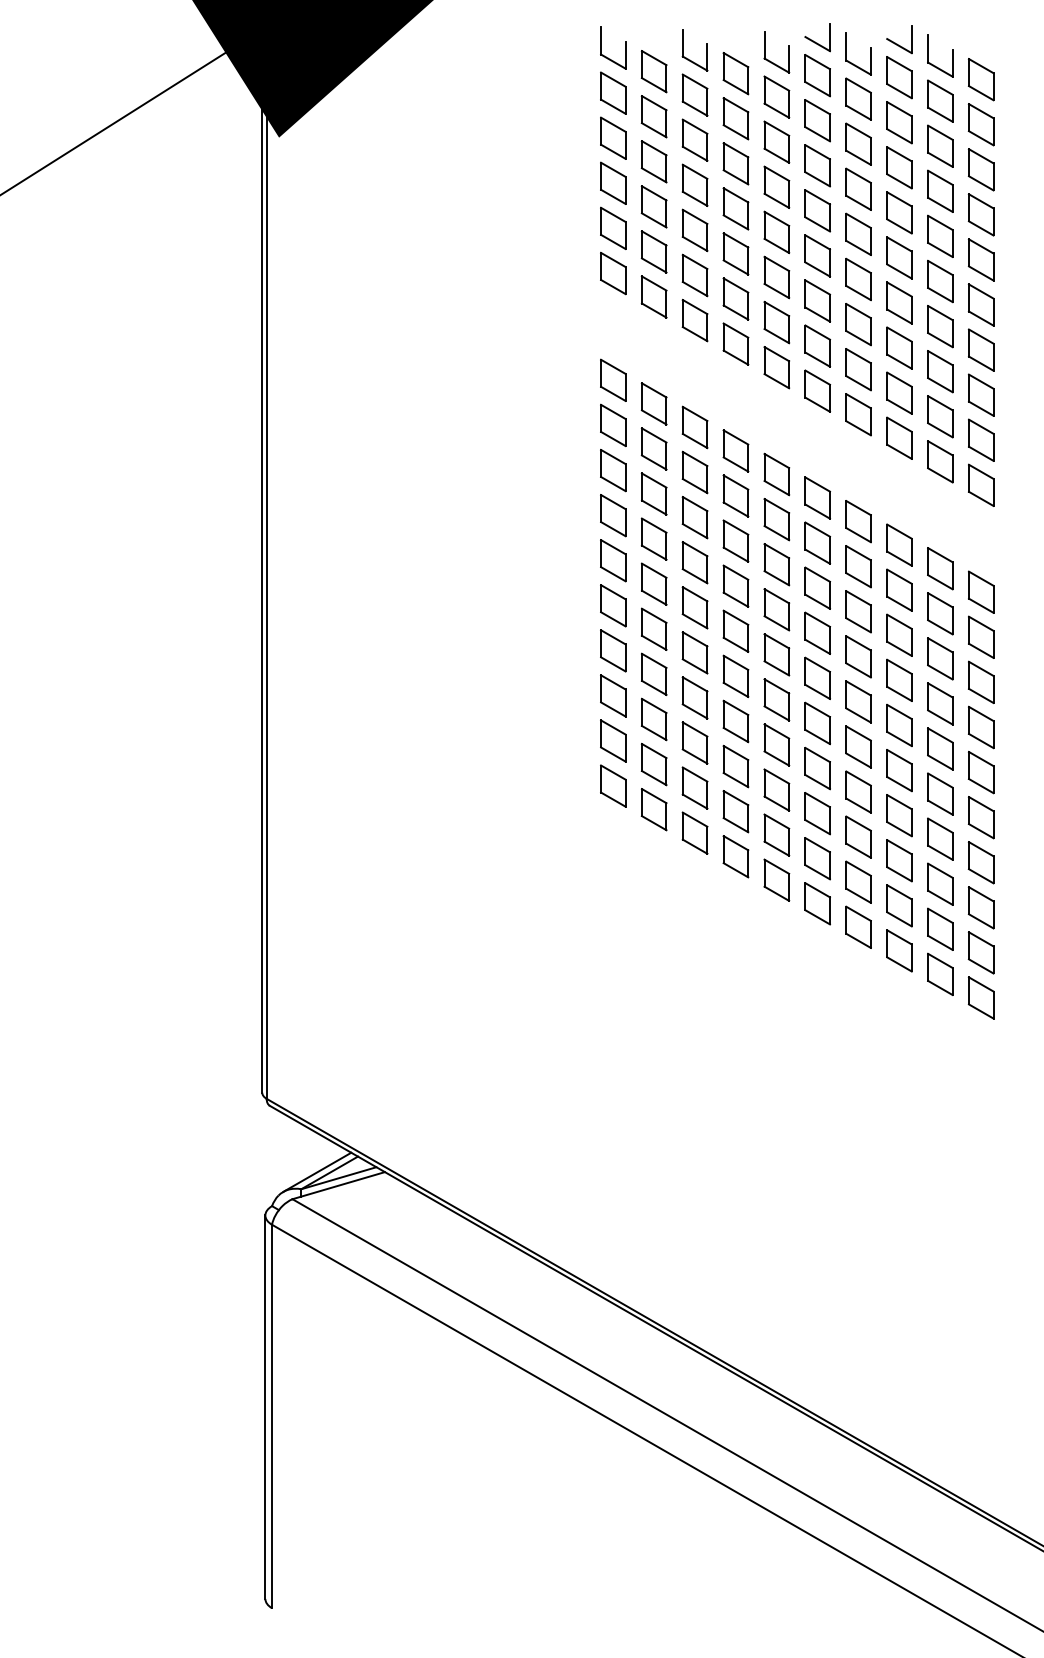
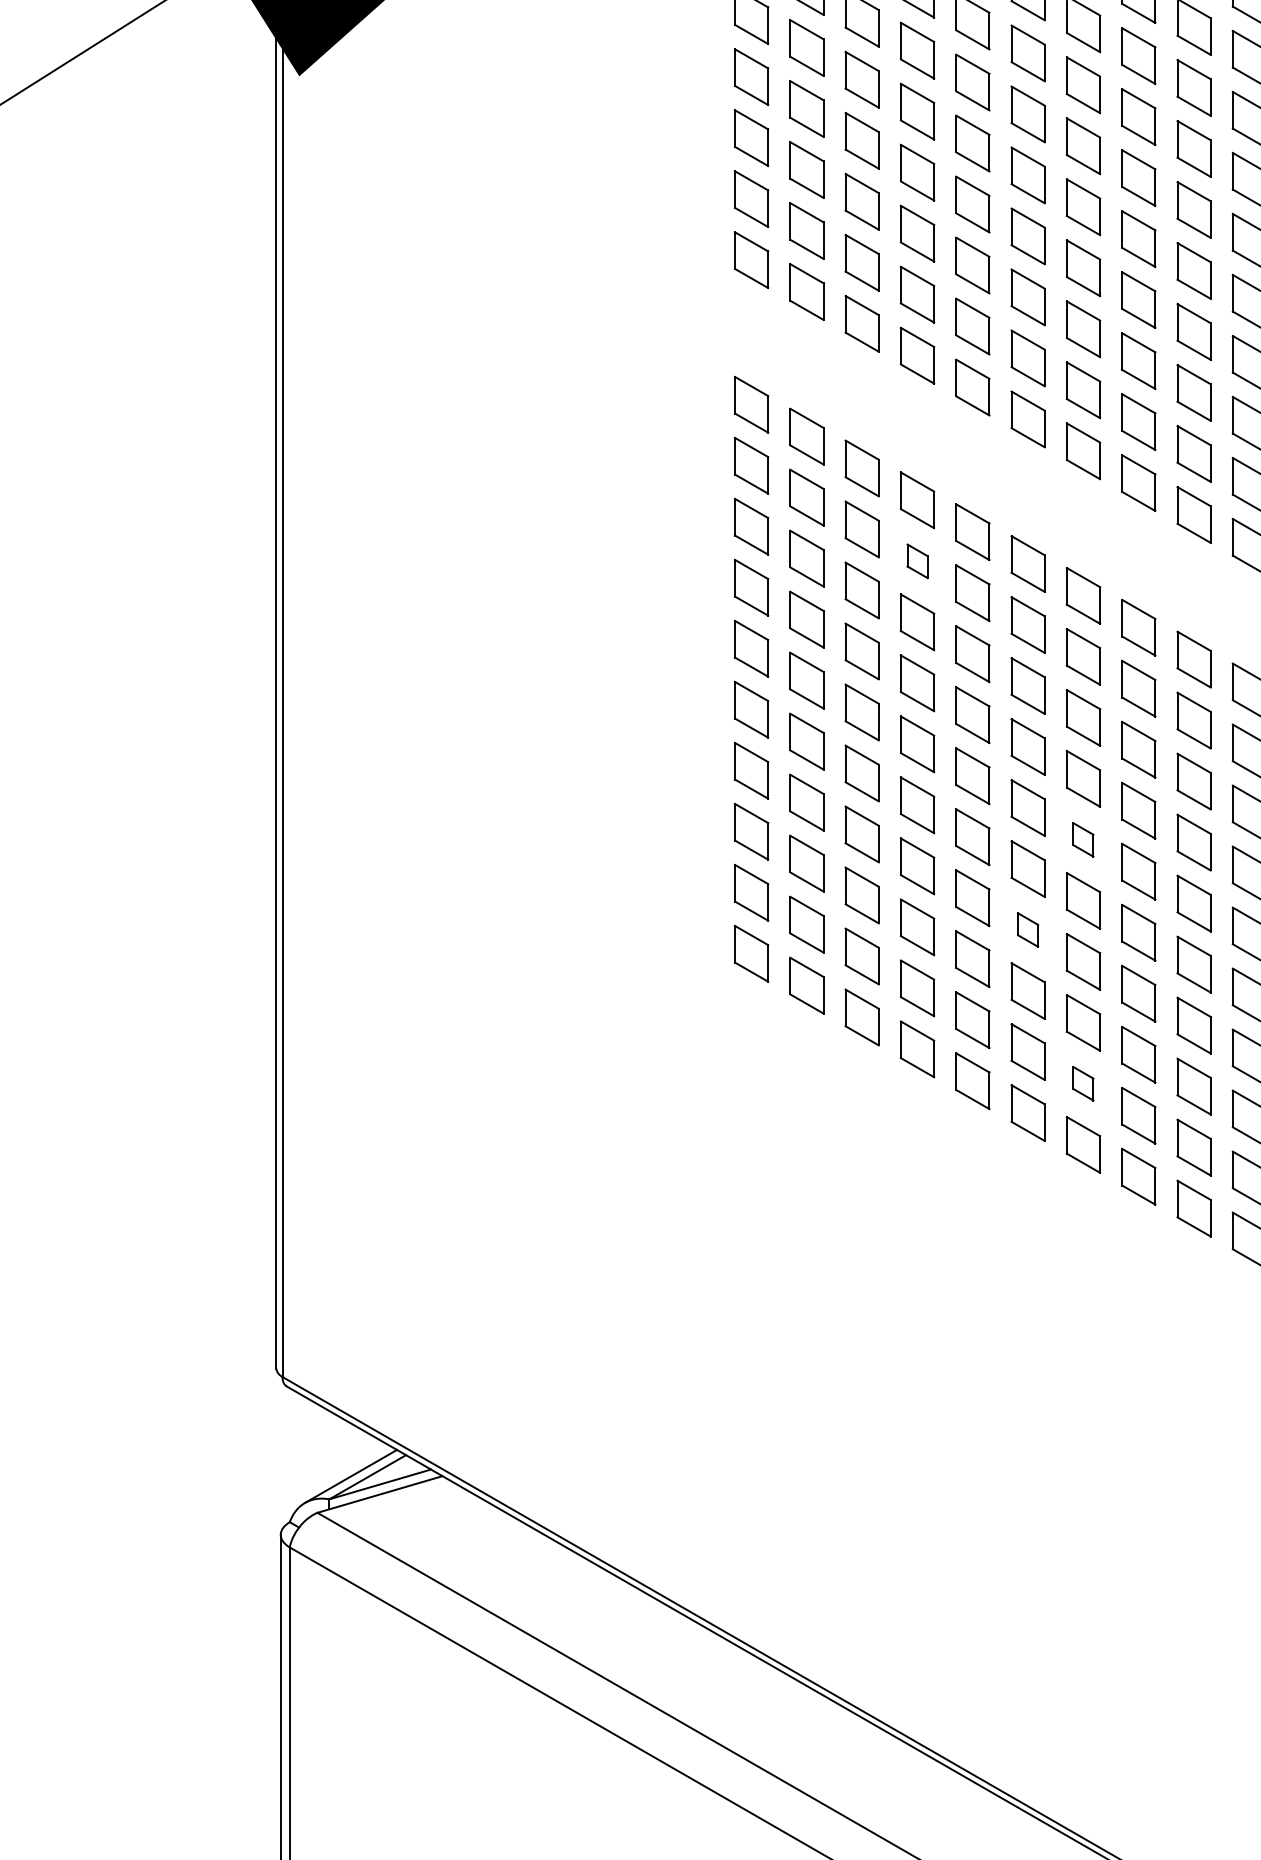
part: (735, 495) -> (916, 560), size x0.6
part: (858, 701) -> (1083, 839), size x0.6
part: (817, 768) -> (1027, 929), size x0.6
part: (858, 881) -> (1083, 1082), size x0.6

